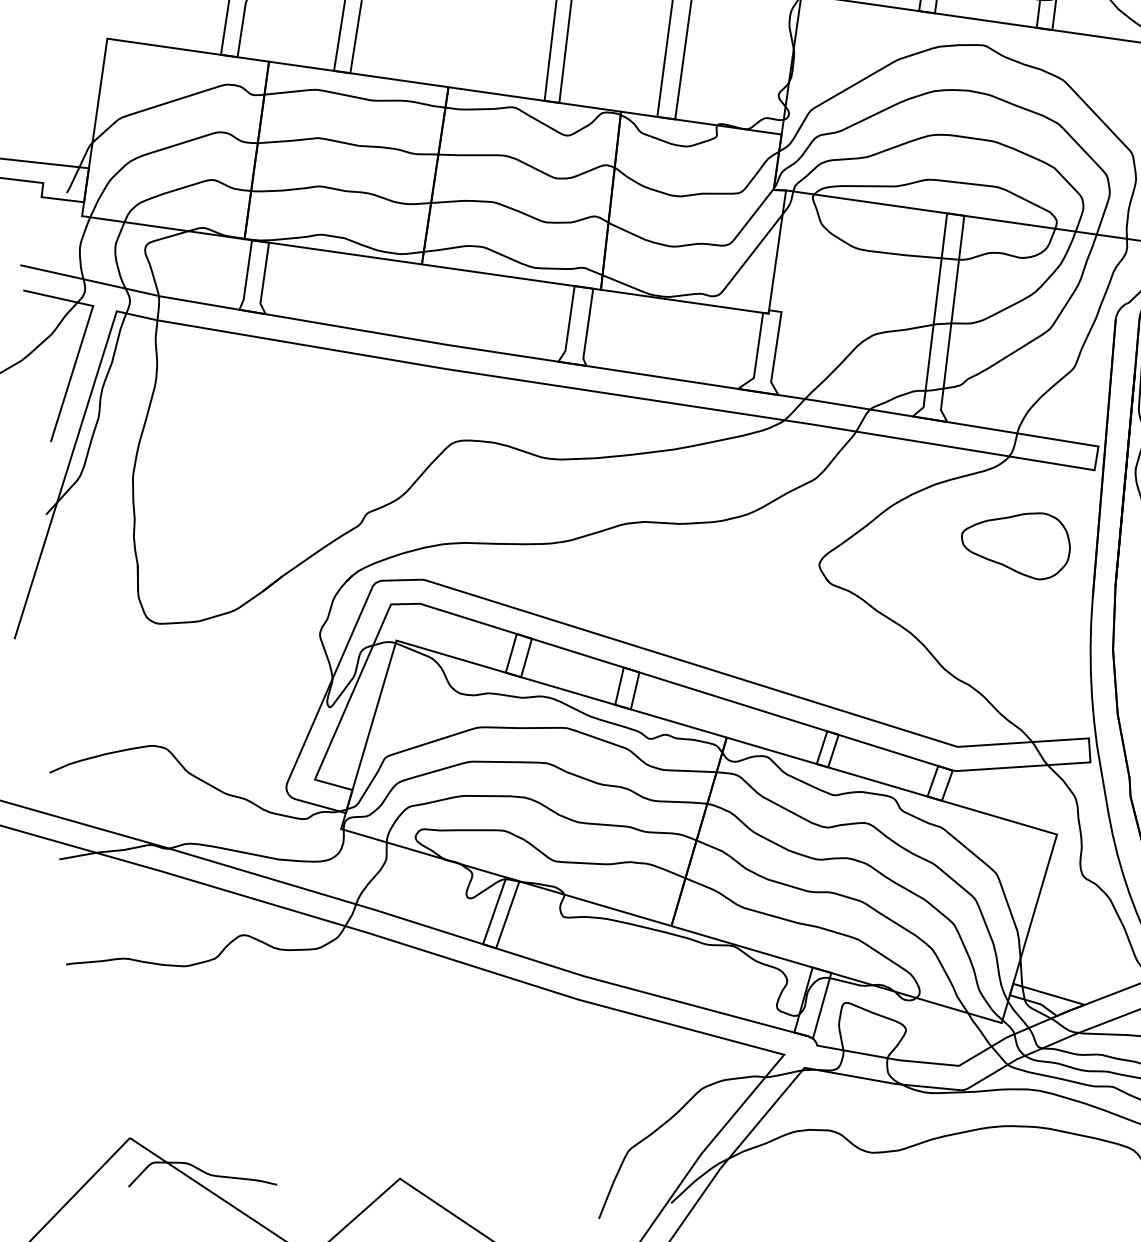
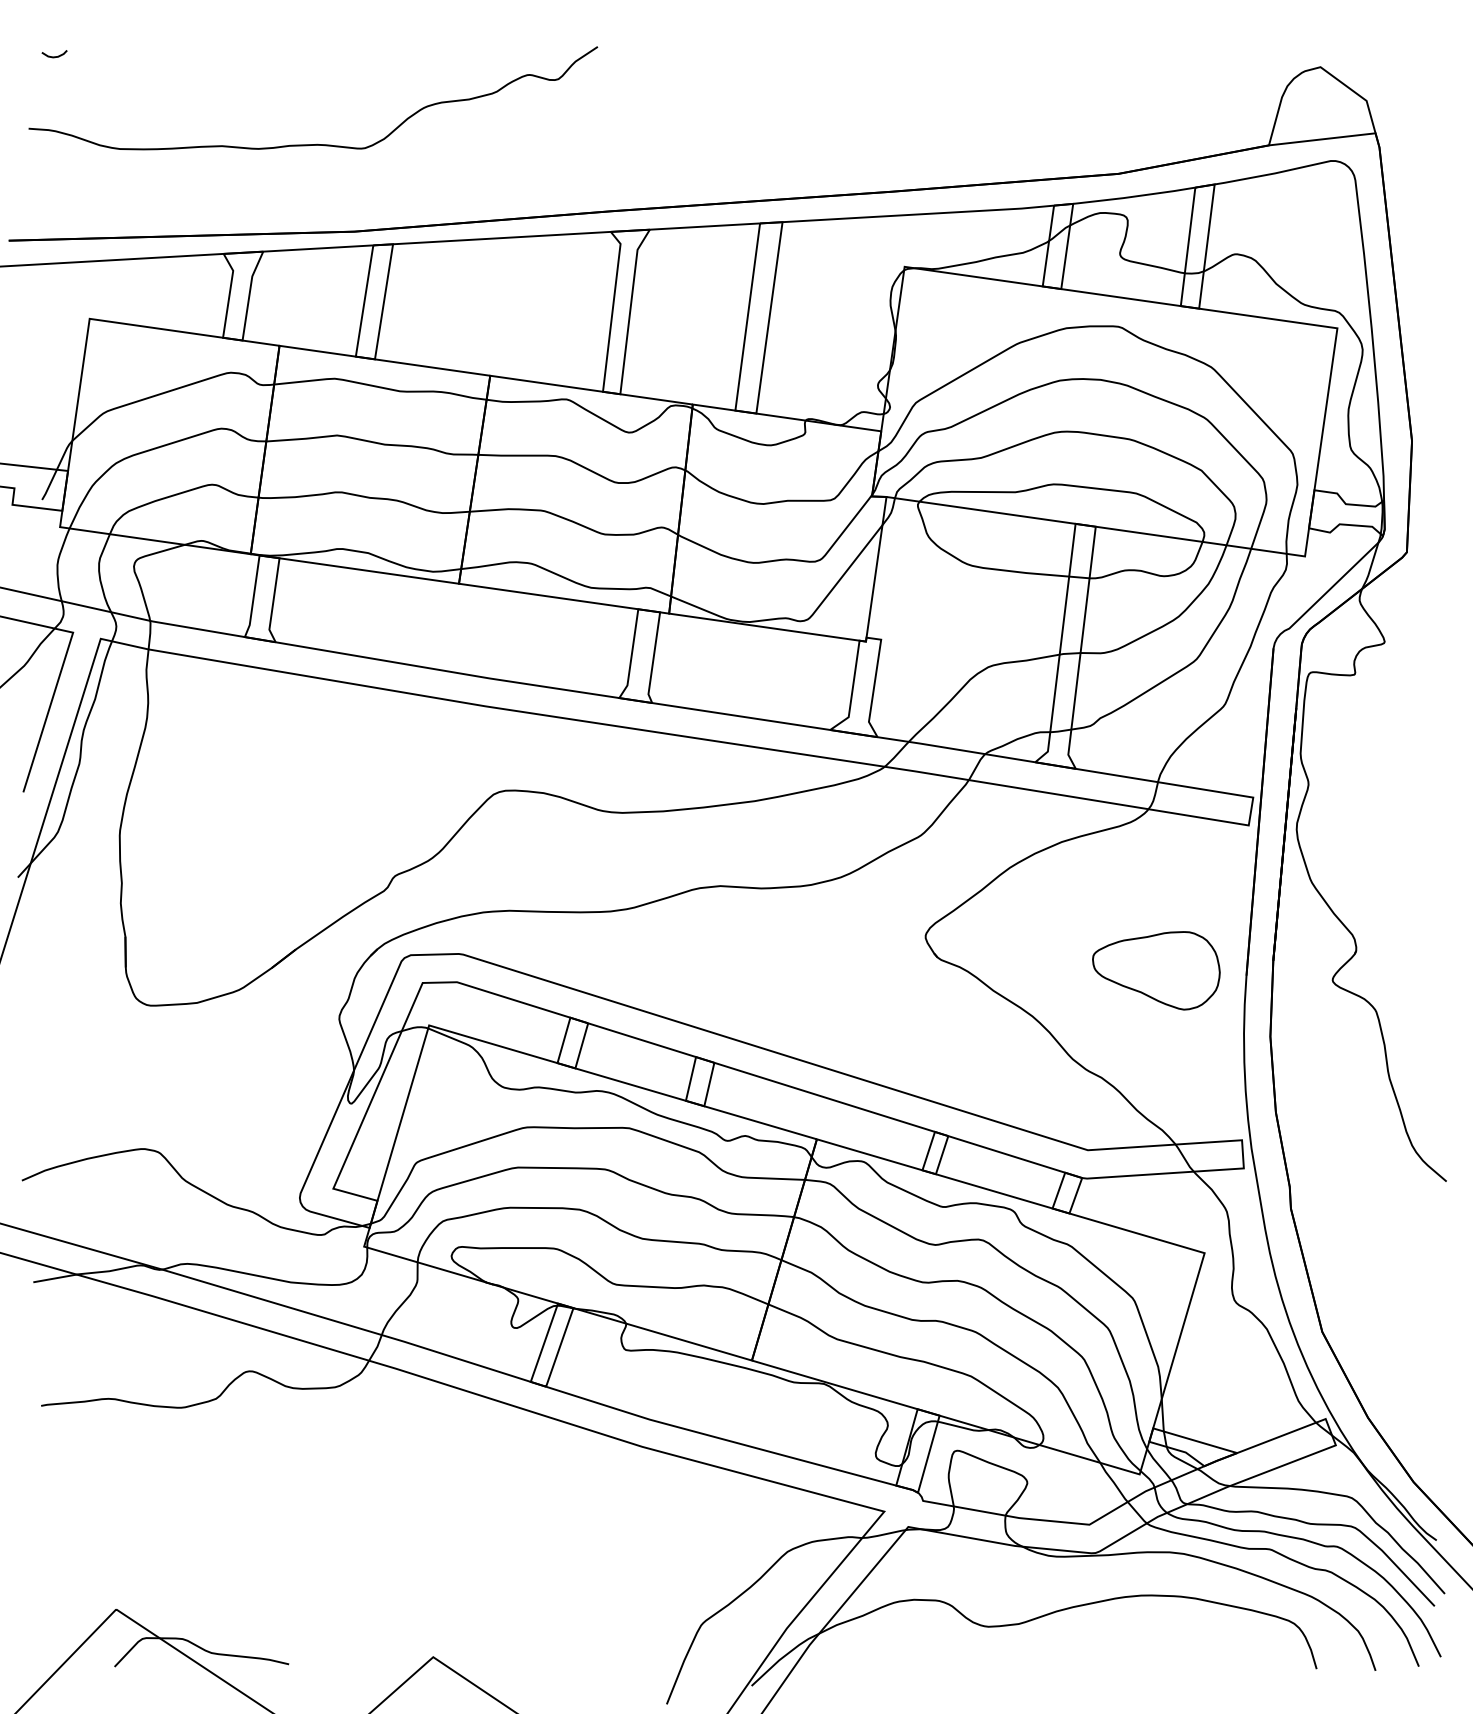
part: (1016, 546) -> (1156, 970), moved

